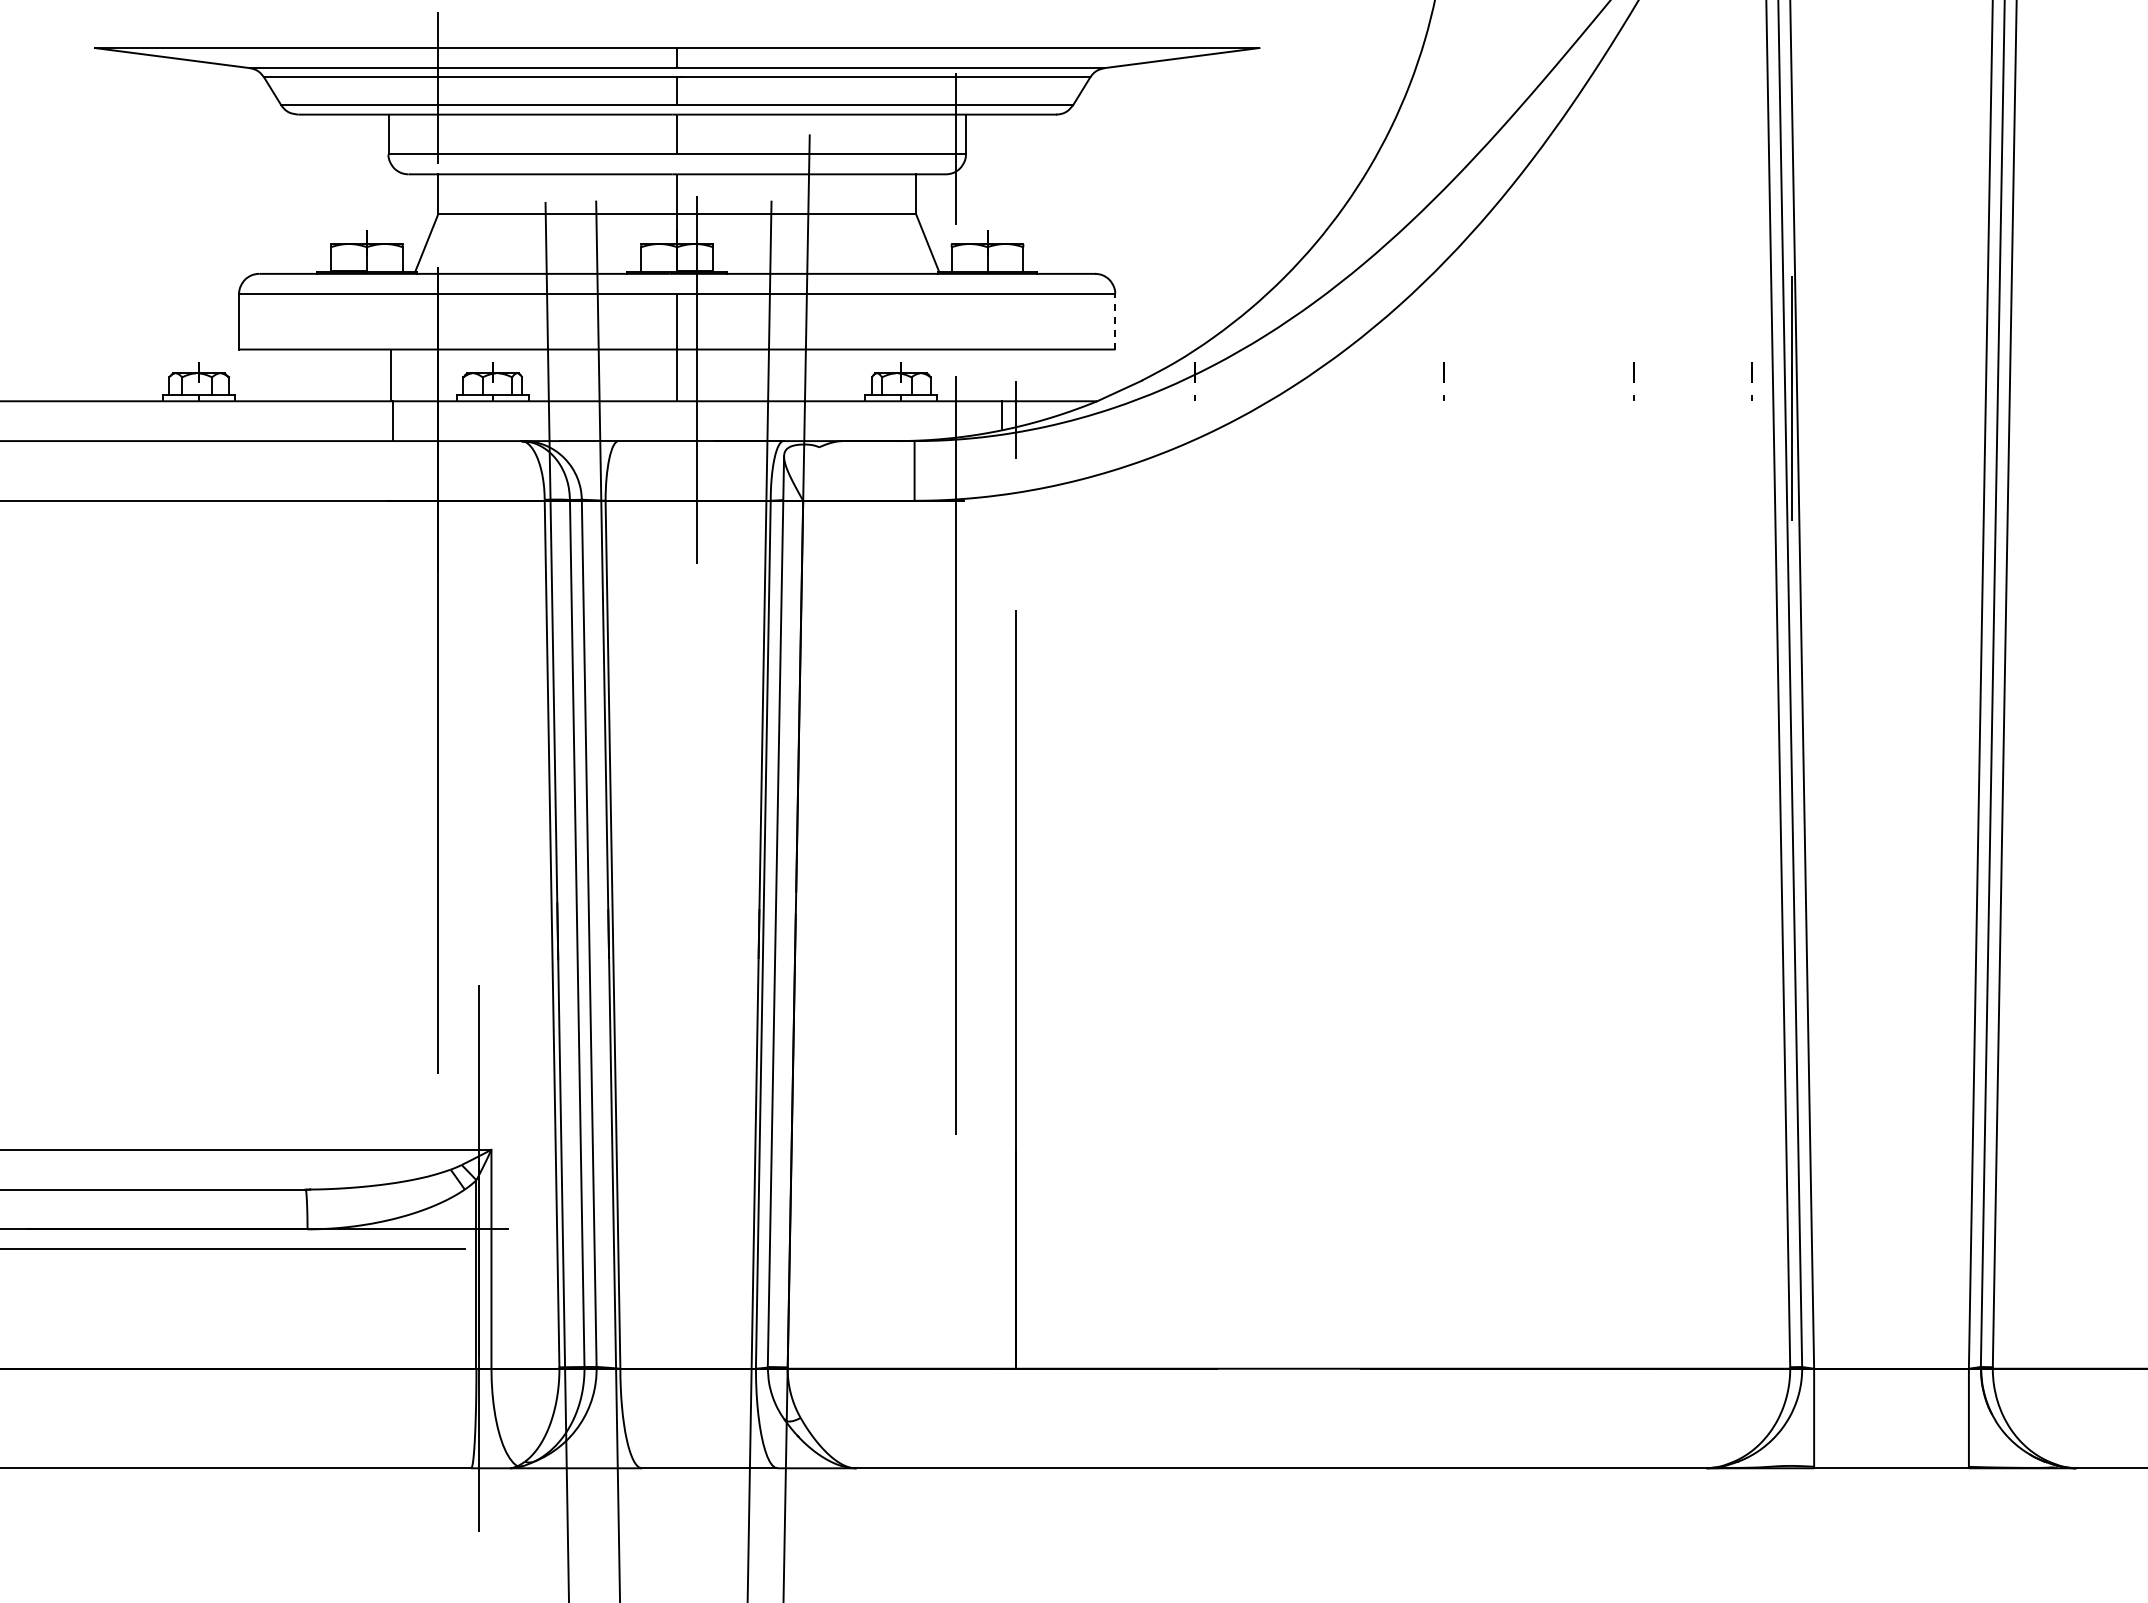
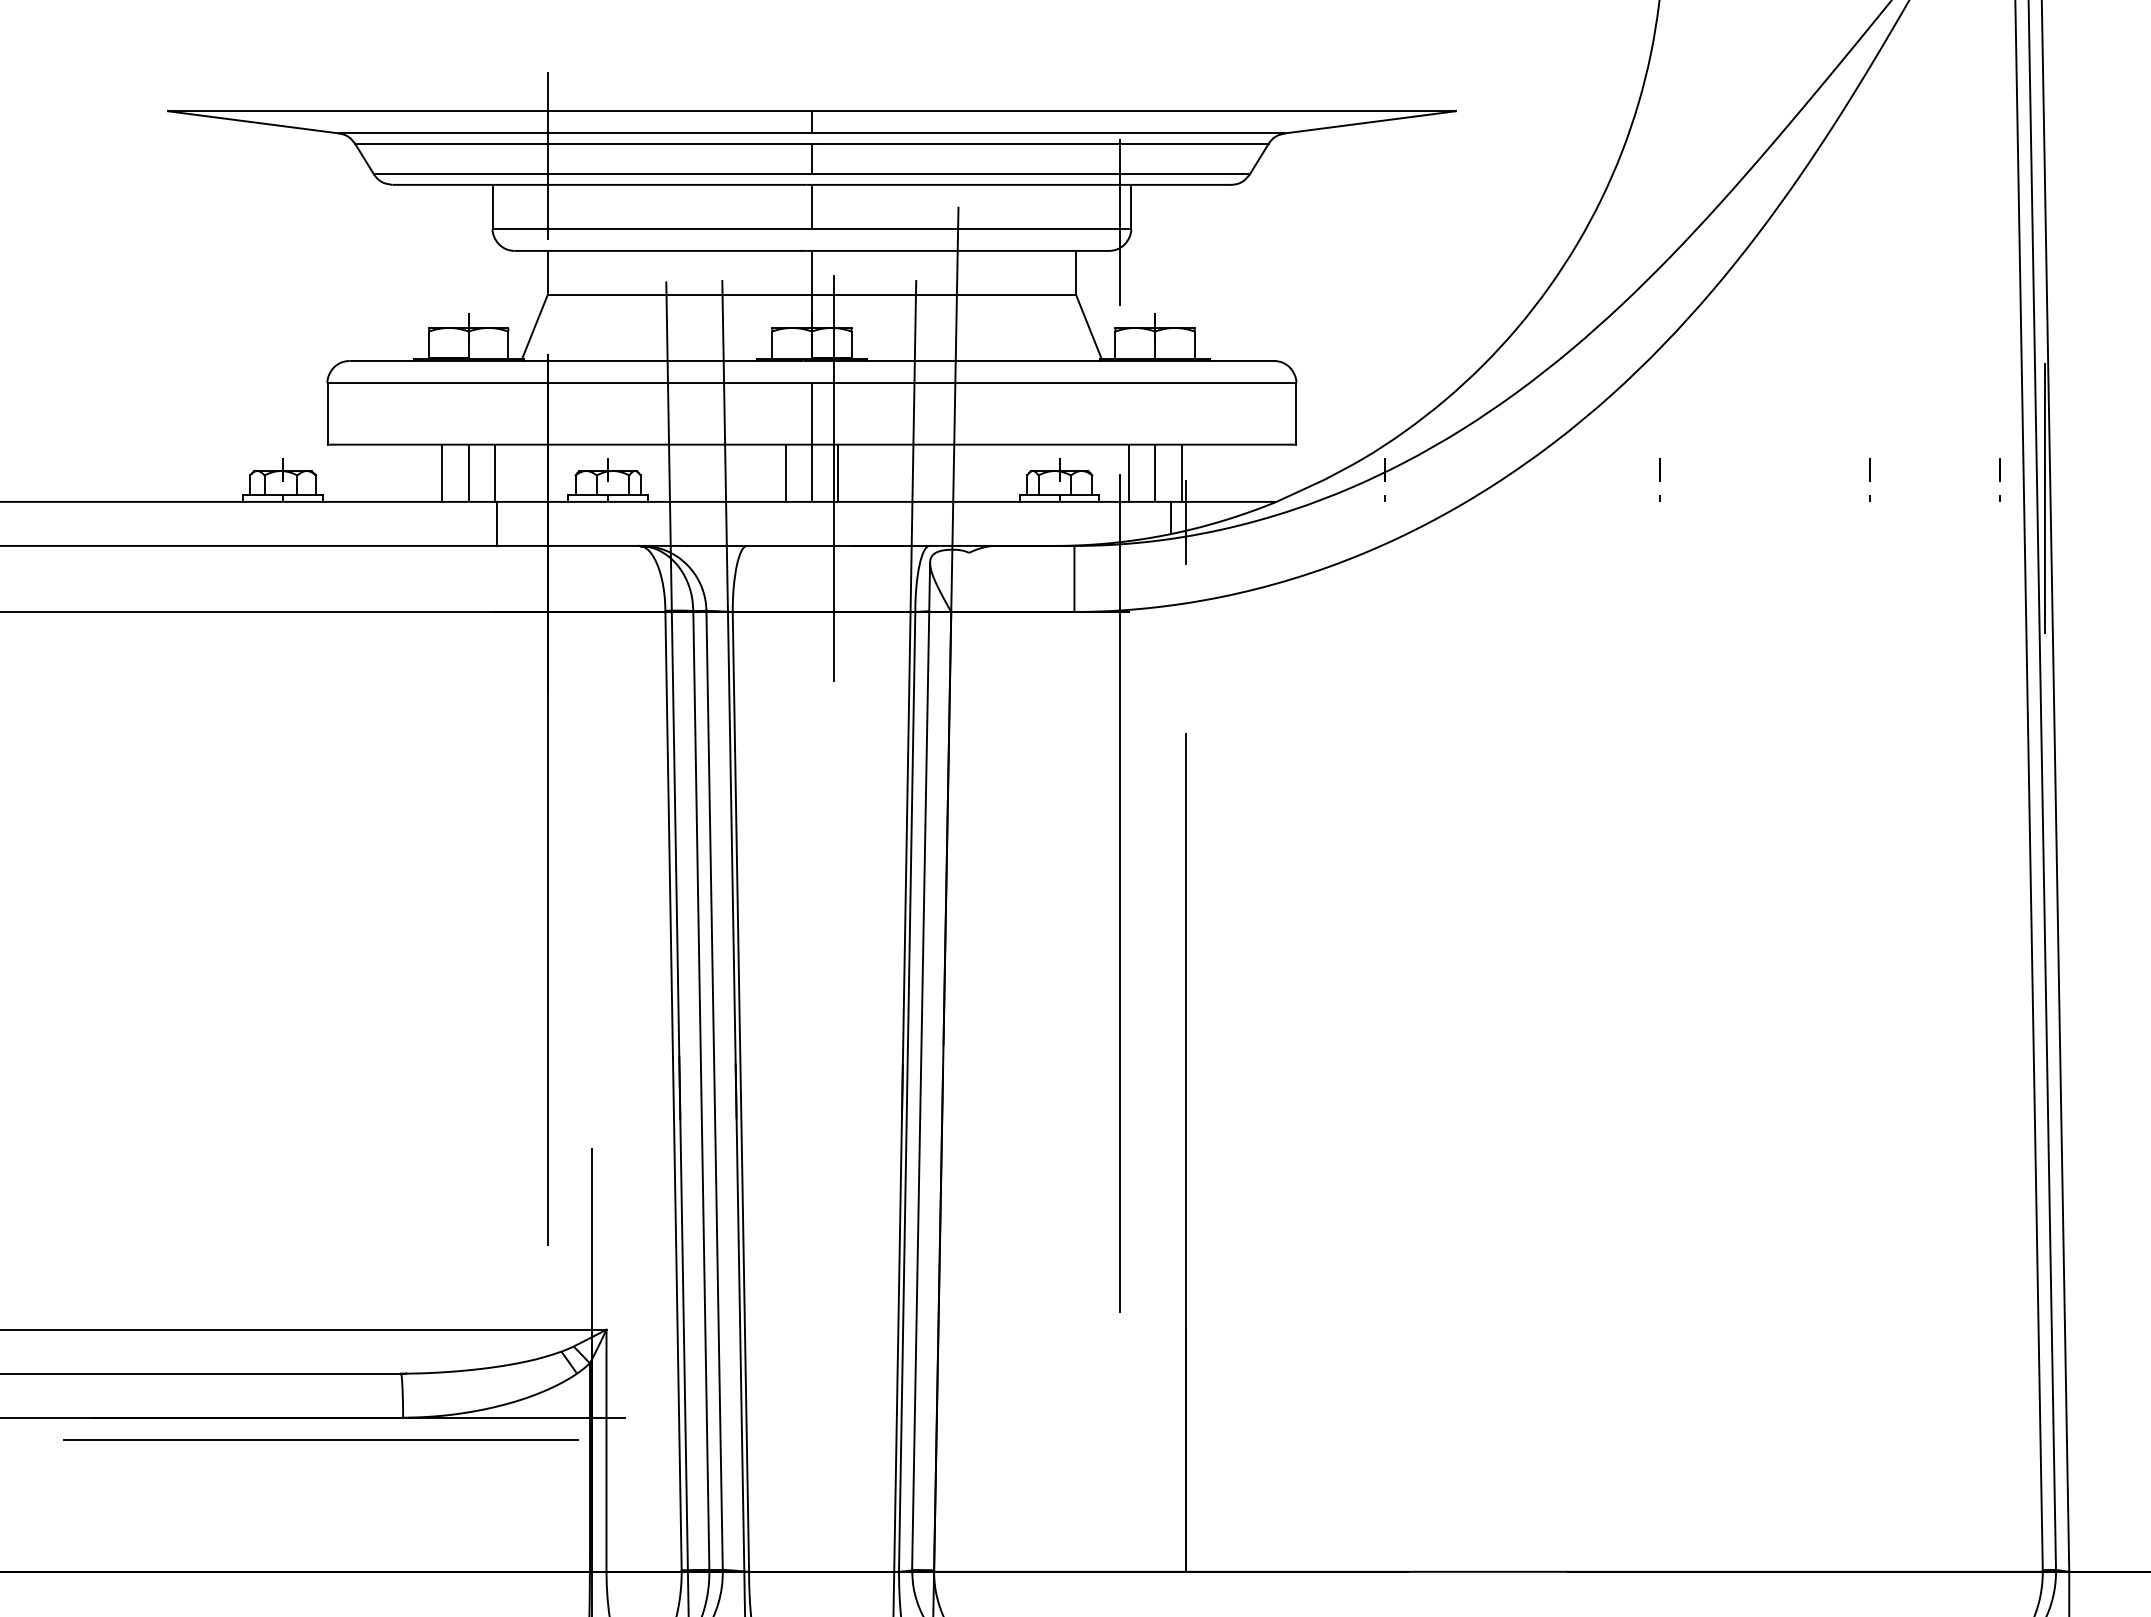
line: (1115, 321) -> (1296, 413), dashed -> solid
line: (343, 375) -> (442, 473), added
line: (366, 375) -> (468, 473), added
line: (653, 375) -> (785, 473), added
line: (701, 375) -> (838, 473), added
line: (963, 375) -> (1128, 473), added
line: (987, 375) -> (1155, 473), added
line: (1011, 375) -> (1181, 473), added

